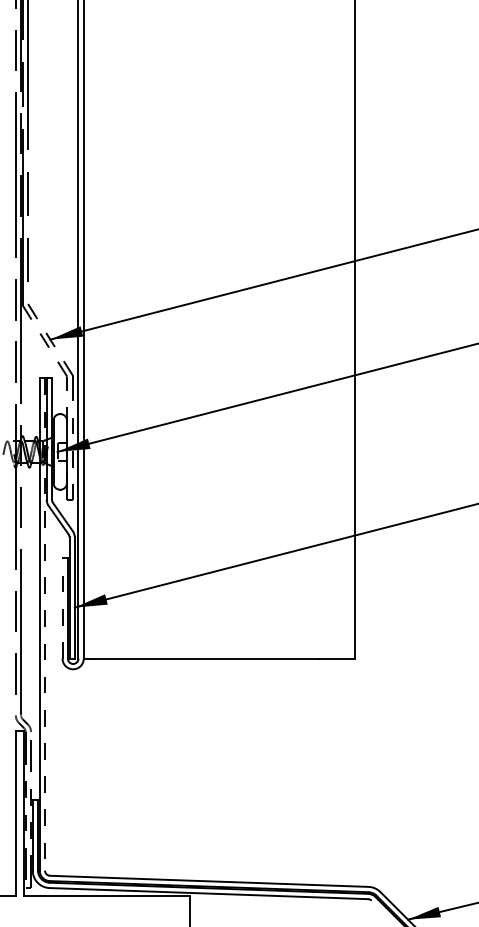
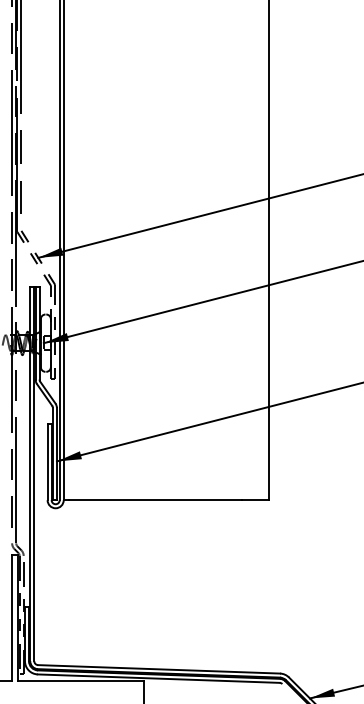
line: (62, 607) -> (47, 461), dashed -> solid
line: (45, 624) -> (34, 474), dashed -> solid

